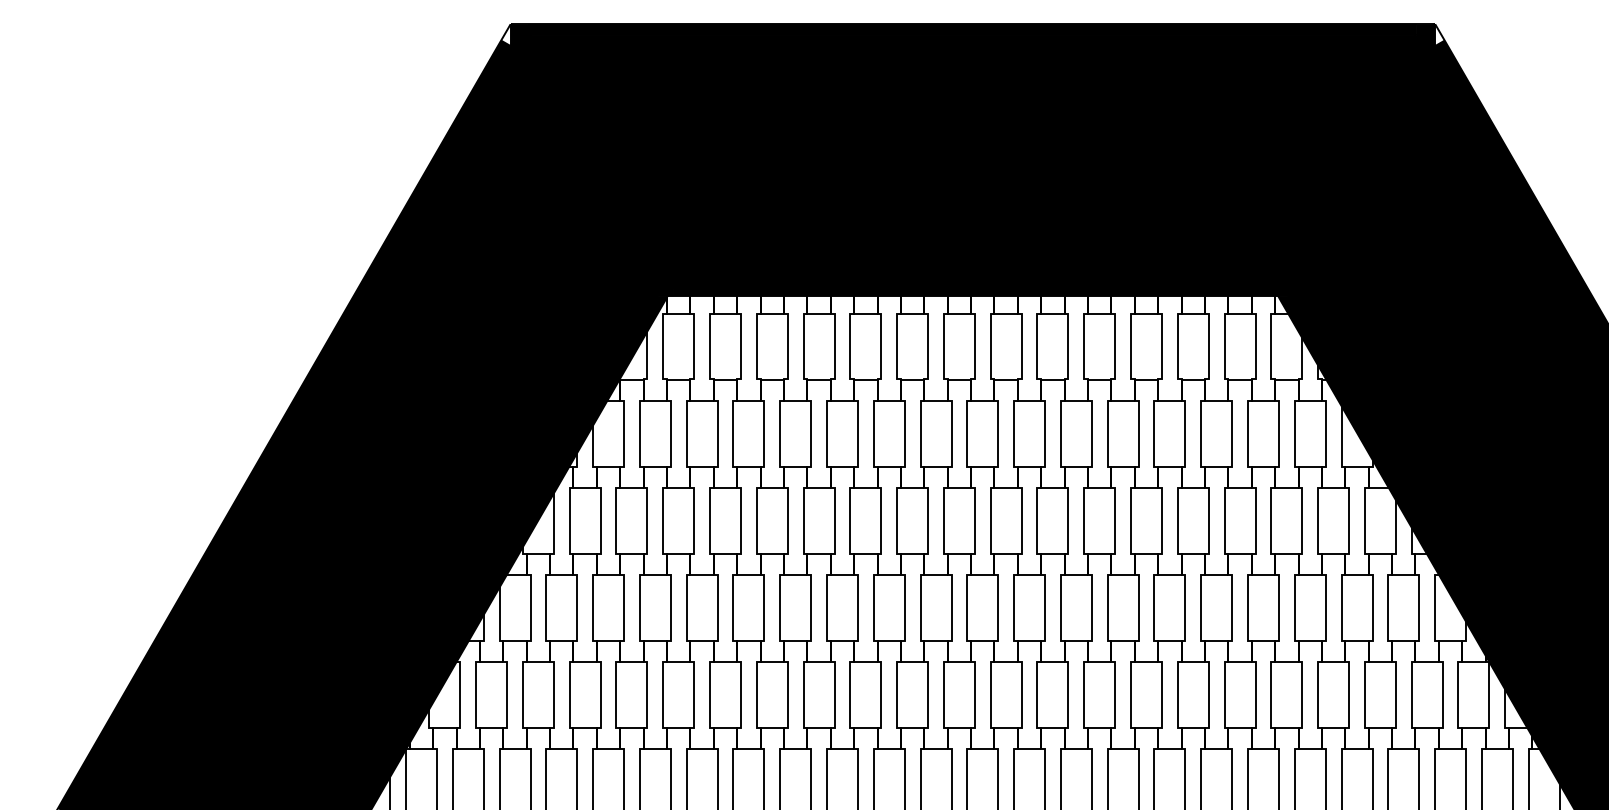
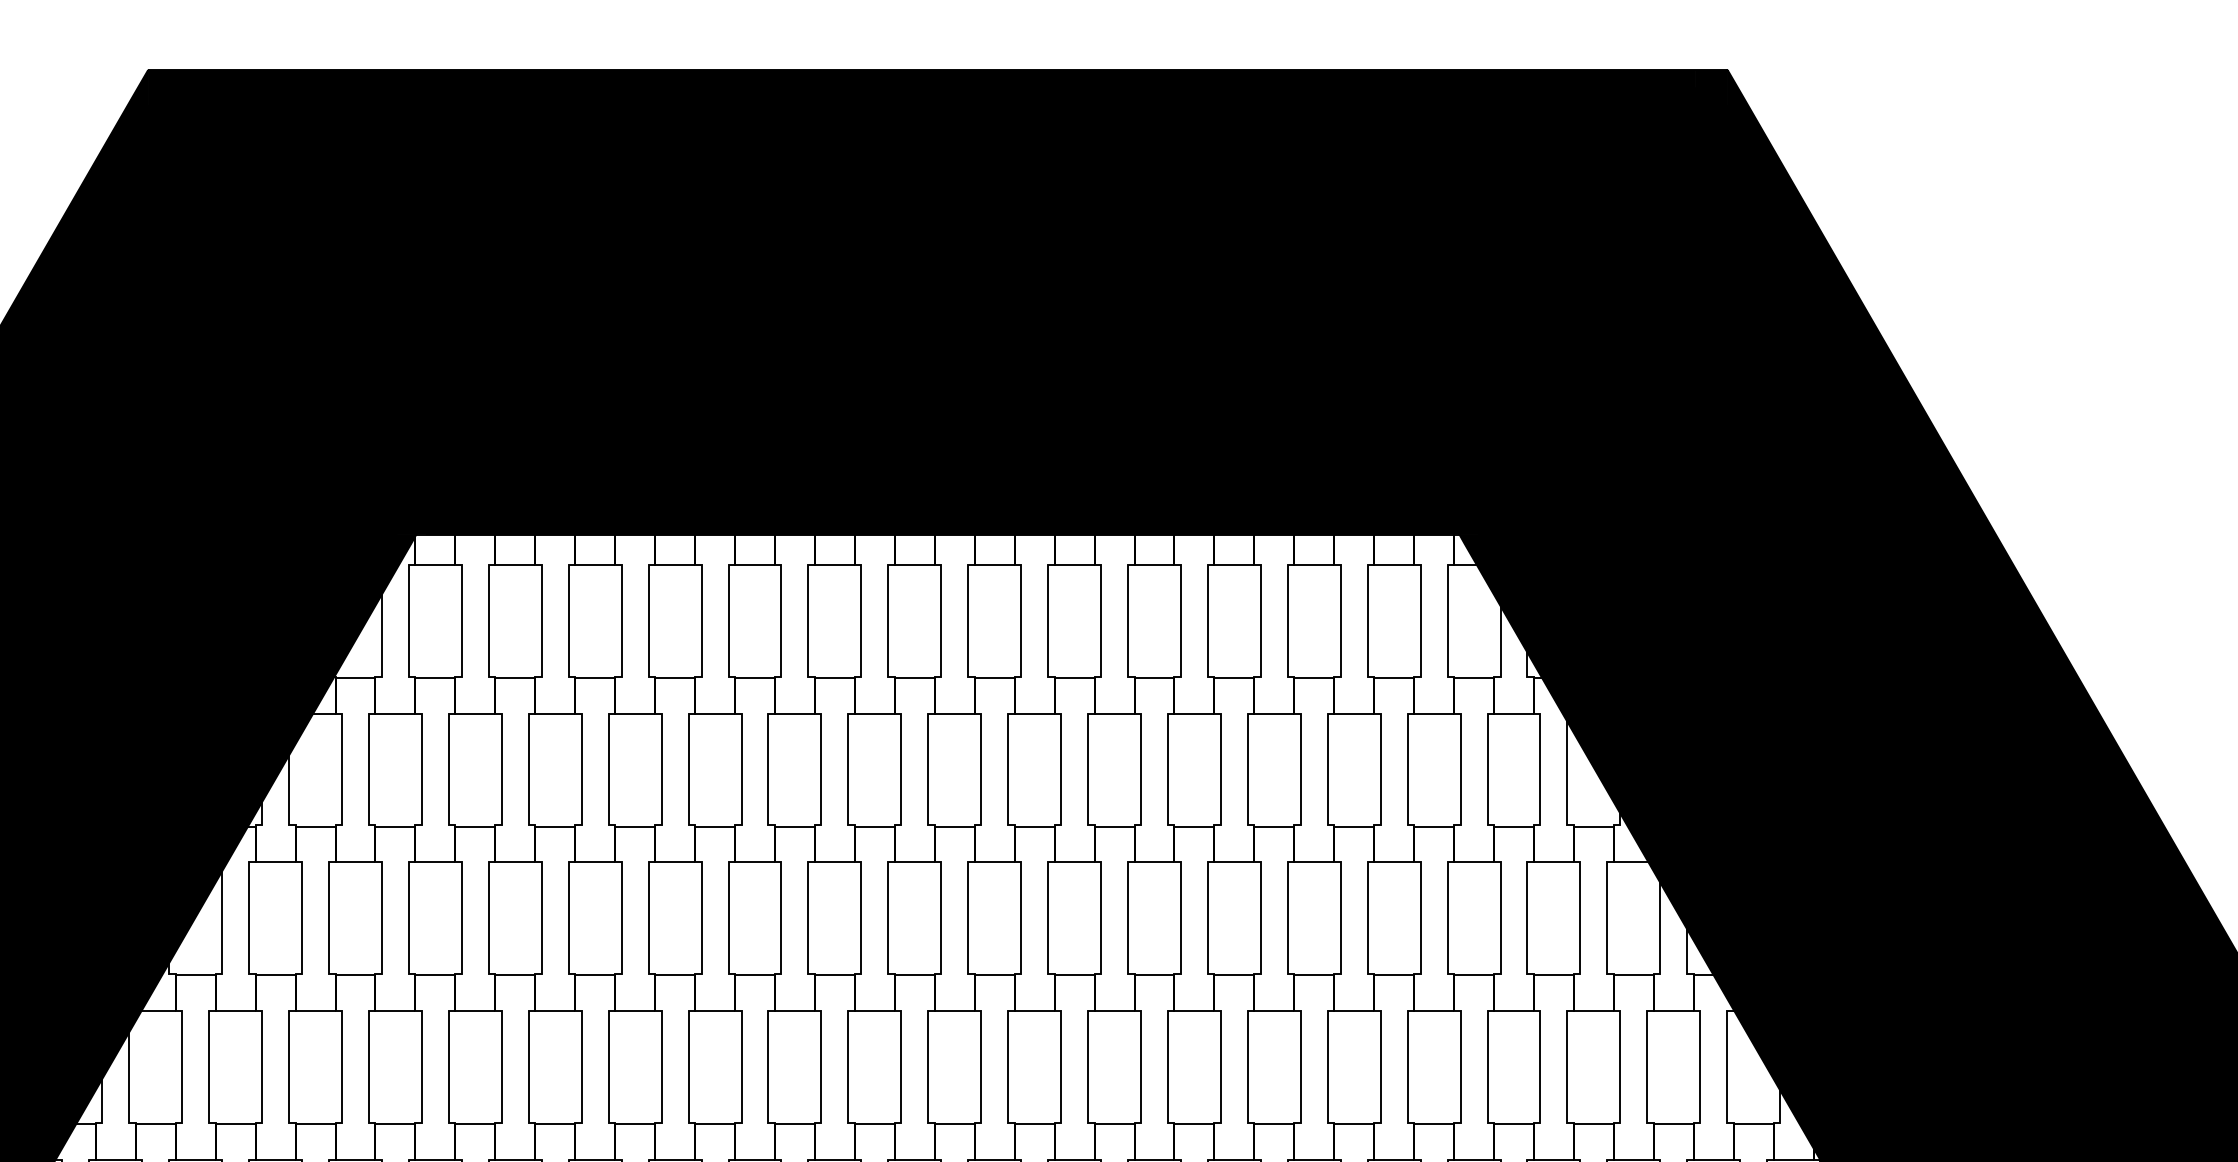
fill: (505, 35) -> (139, 89), added
fill: (1439, 35) -> (1734, 89), added

